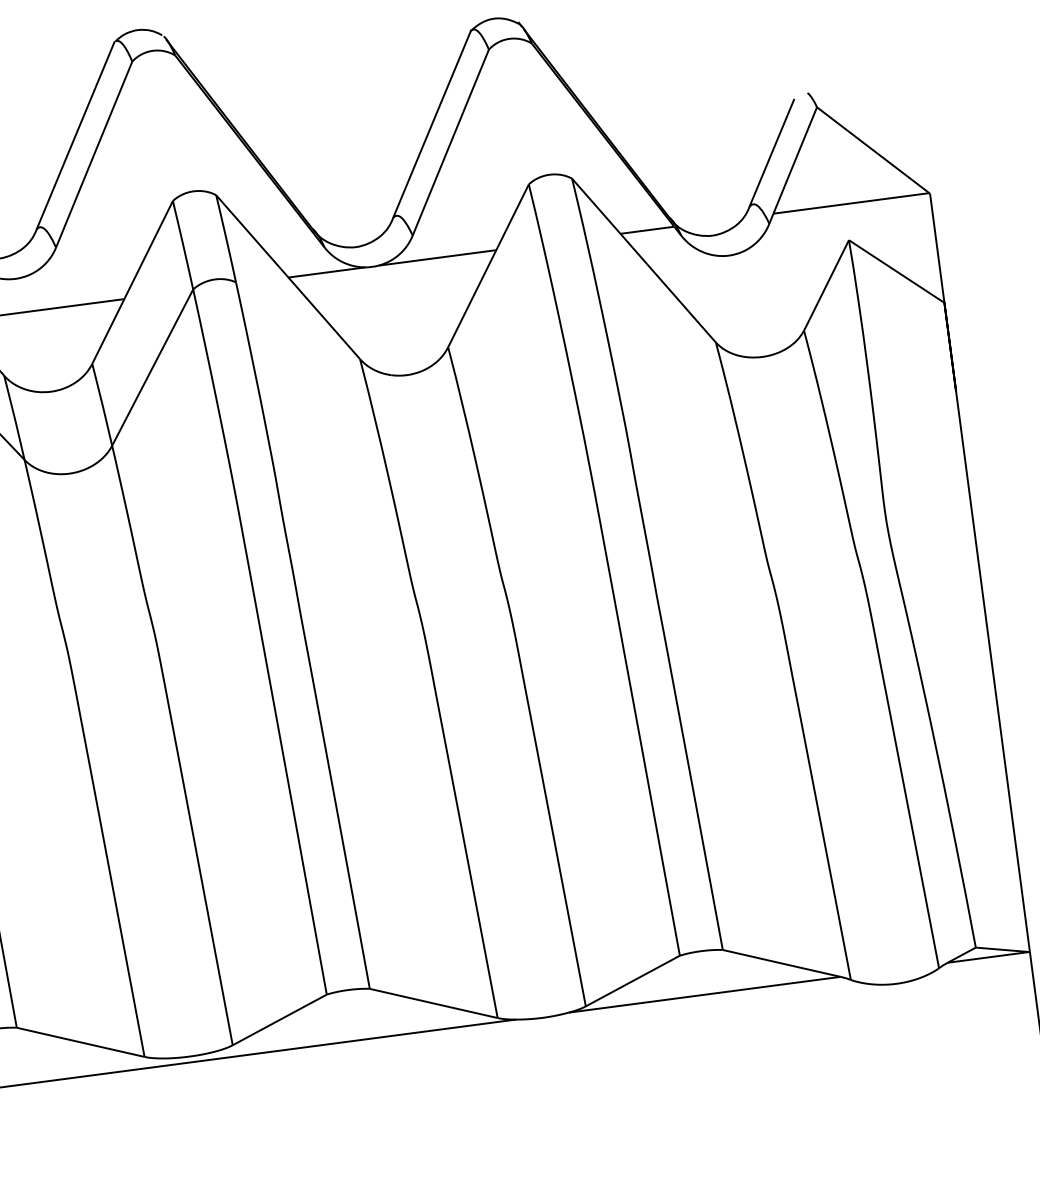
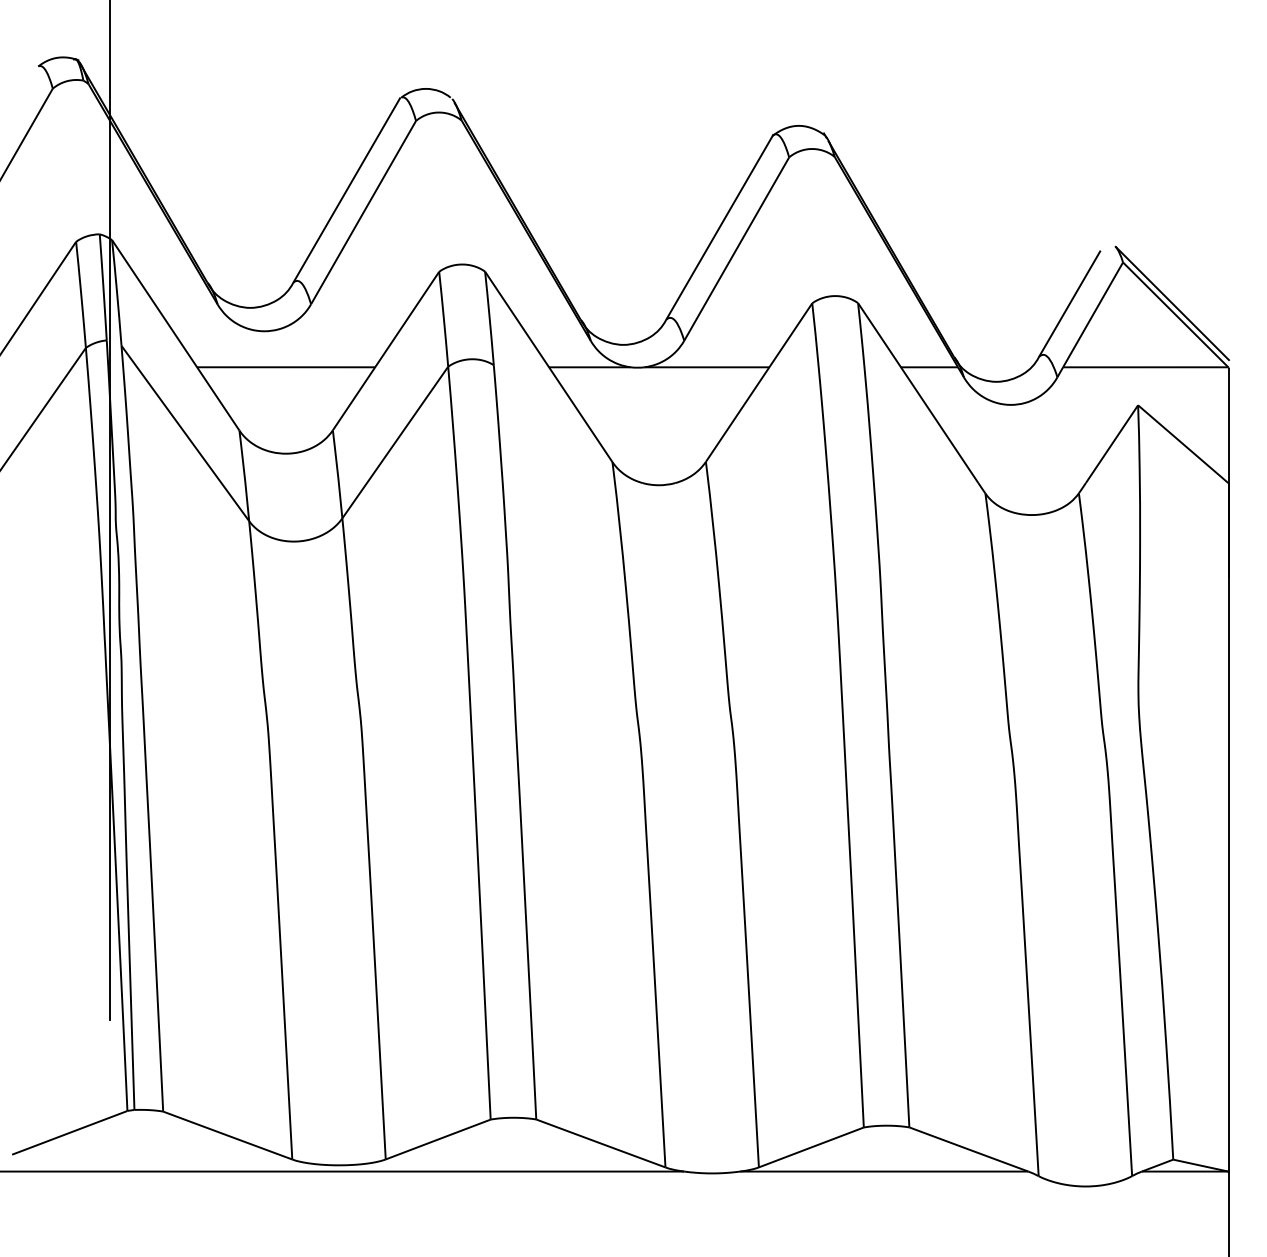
line: (868, 139) -> (1172, 303), added

